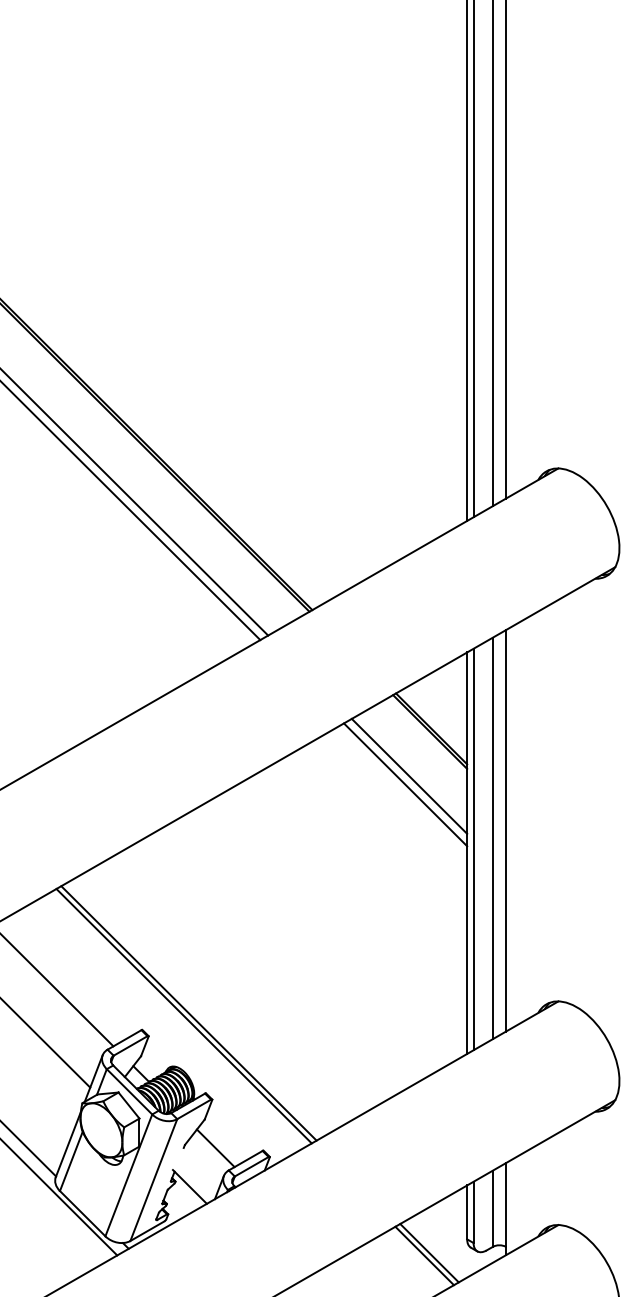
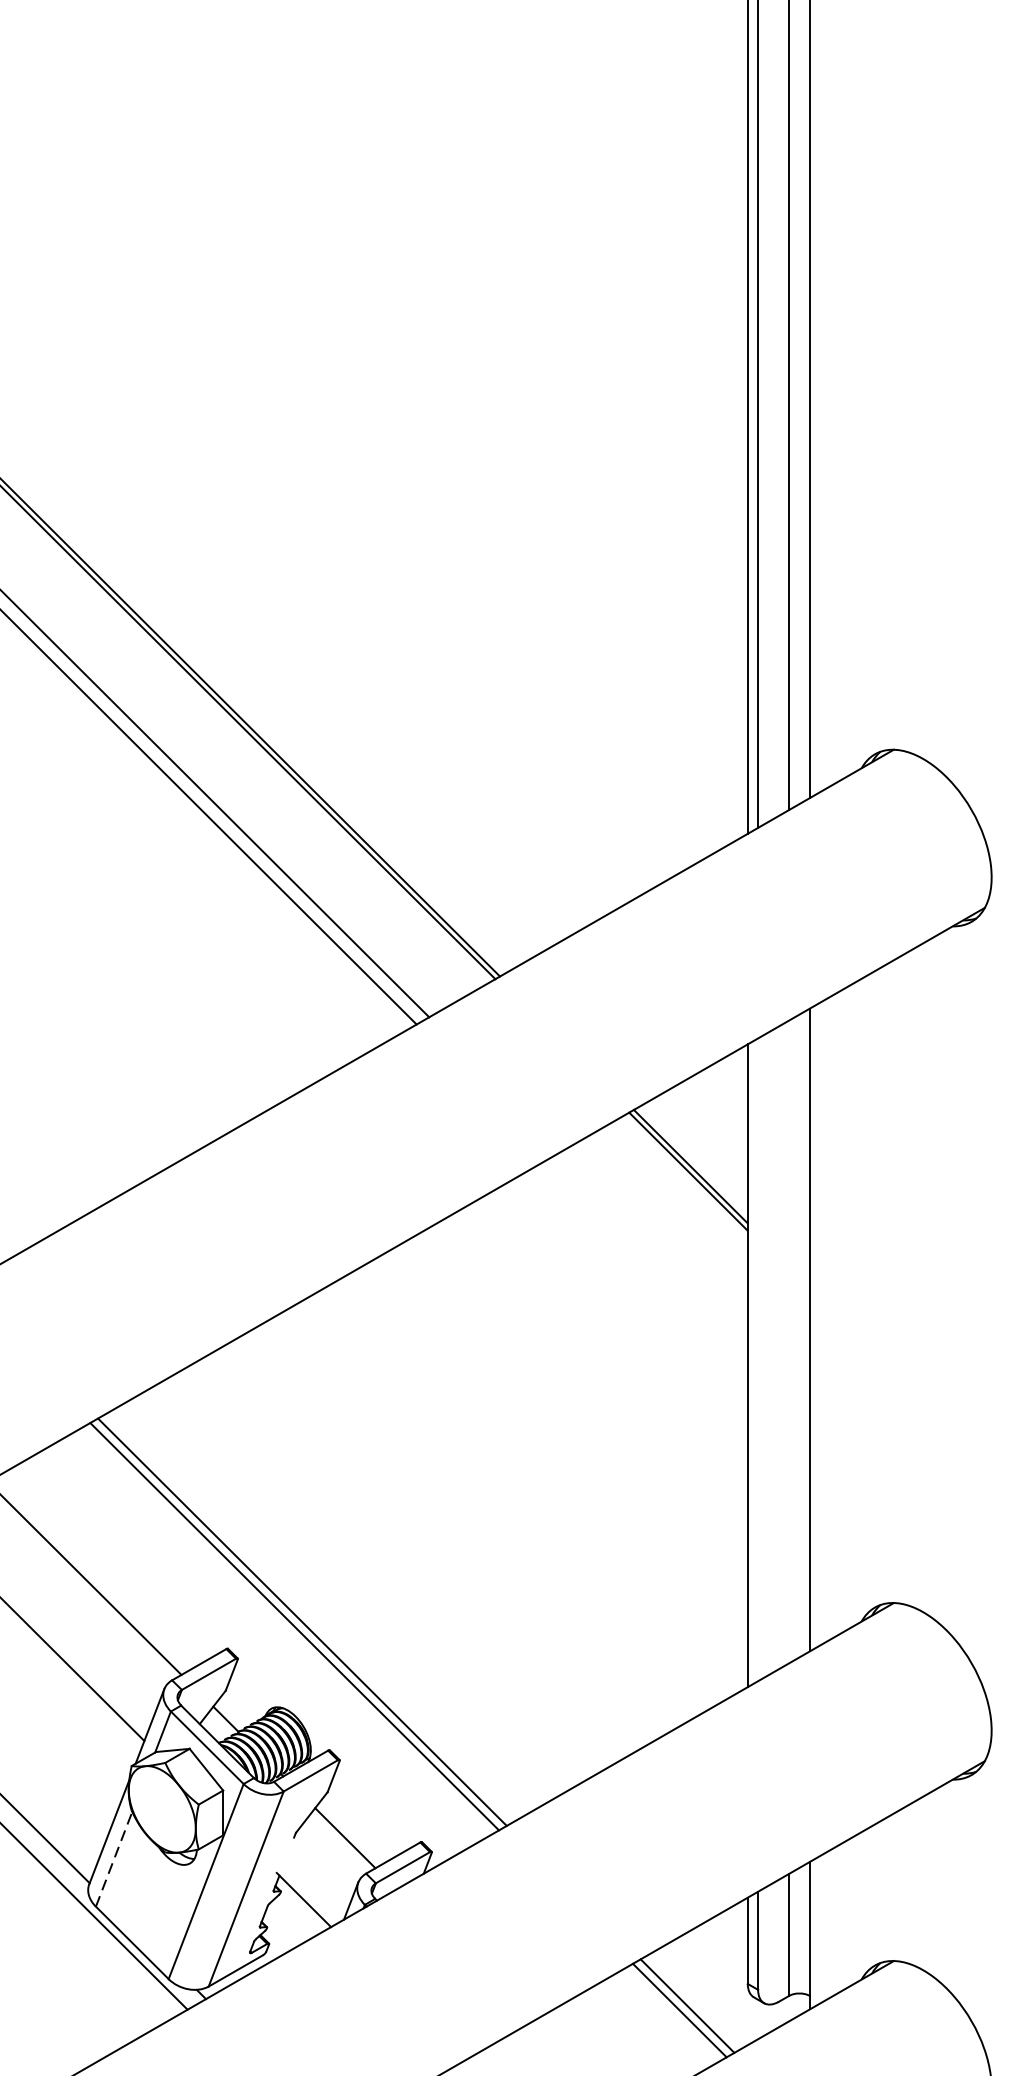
line: (409, 775) -> (655, 1241), removed
line: (405, 784) -> (649, 1255), removed
line: (492, 838) -> (788, 1342), removed
line: (473, 849) -> (757, 1359), removed
line: (71, 1161) -> (114, 1859), solid -> dashed

